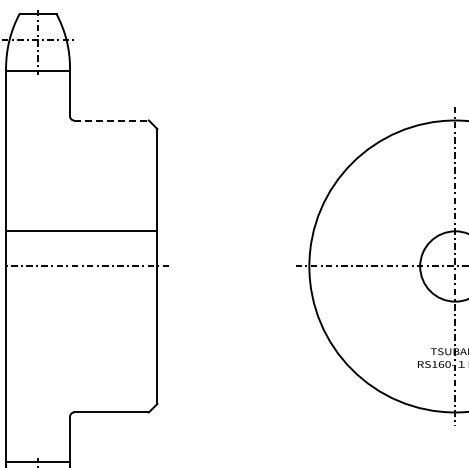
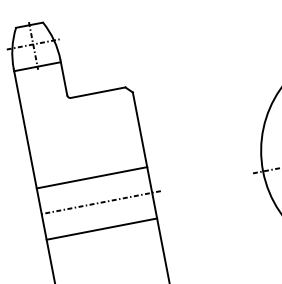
line: (112, 120) -> (98, 92), dashed -> solid
line: (81, 301) -> (101, 229), added

